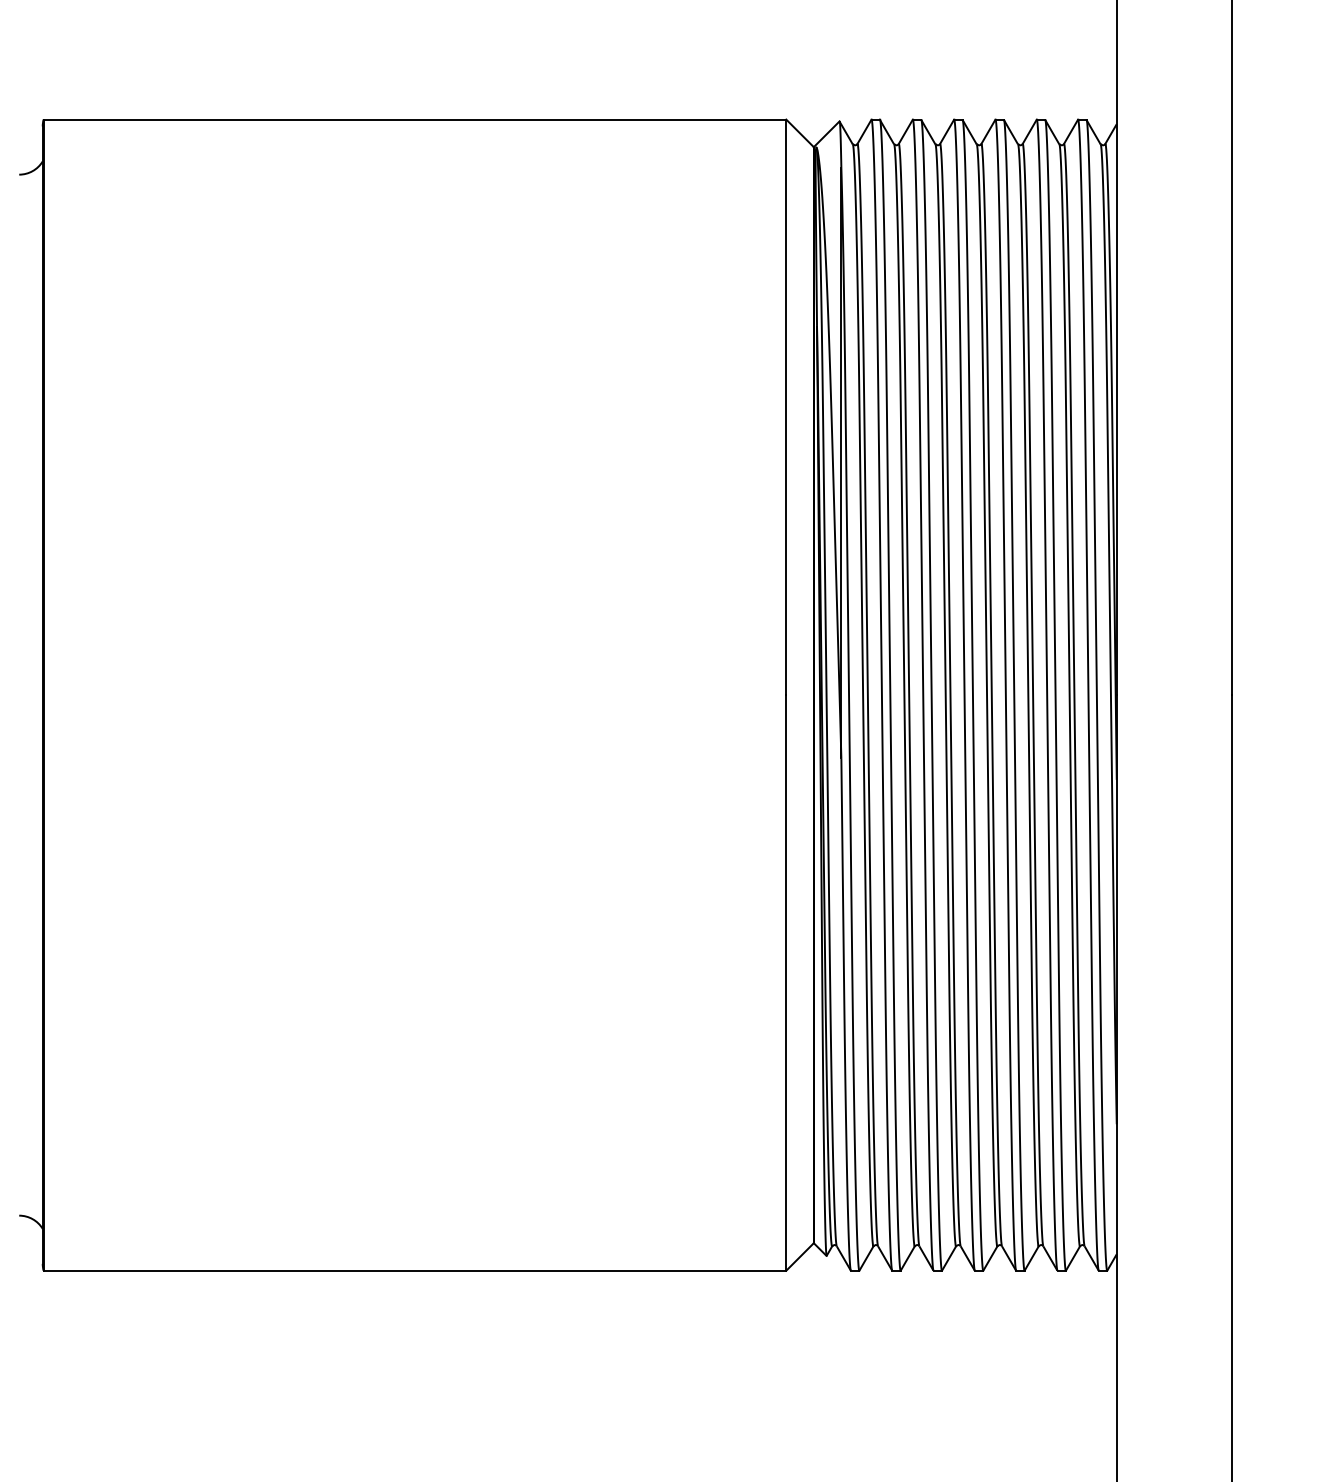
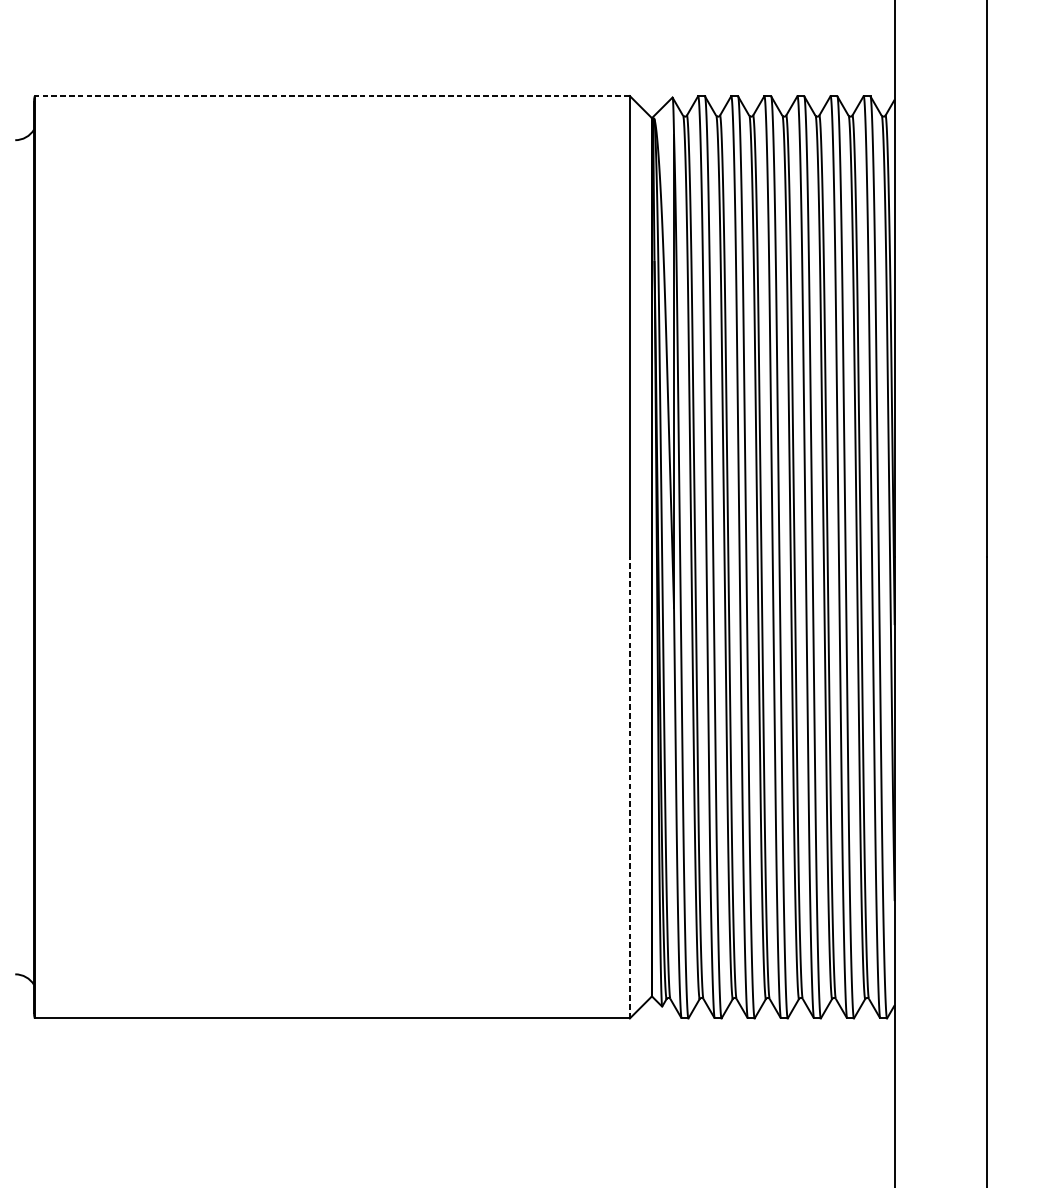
line: (414, 119) -> (331, 95), solid -> dashed
line: (786, 982) -> (630, 787), solid -> dashed

